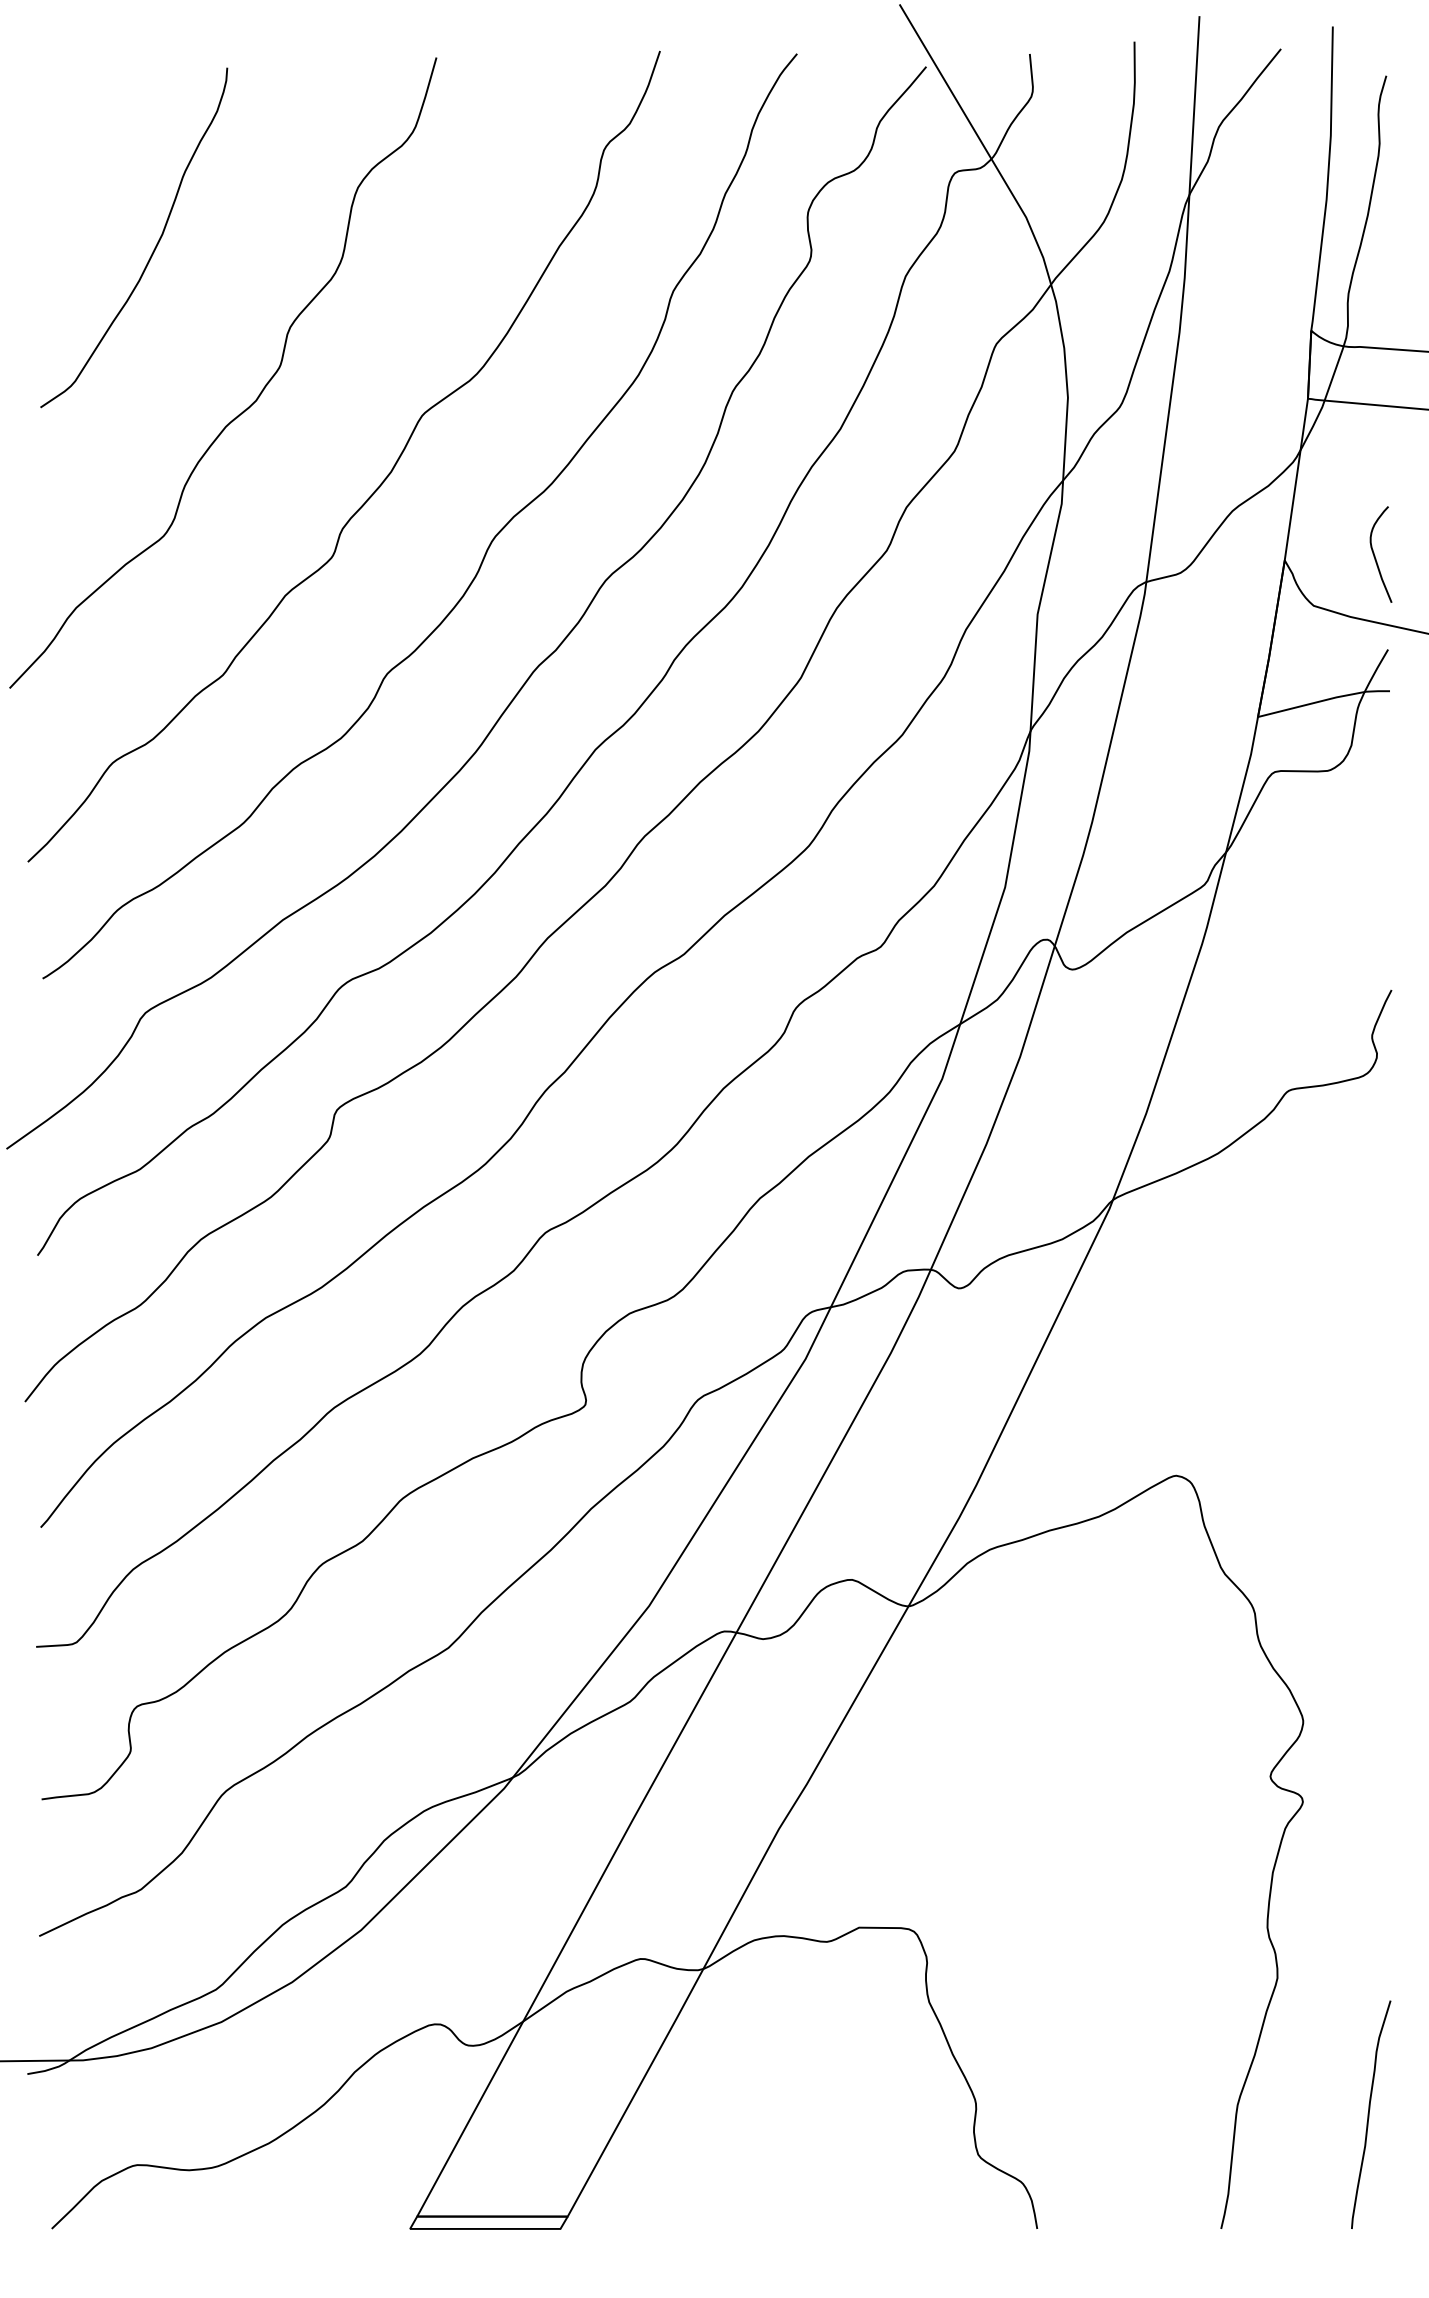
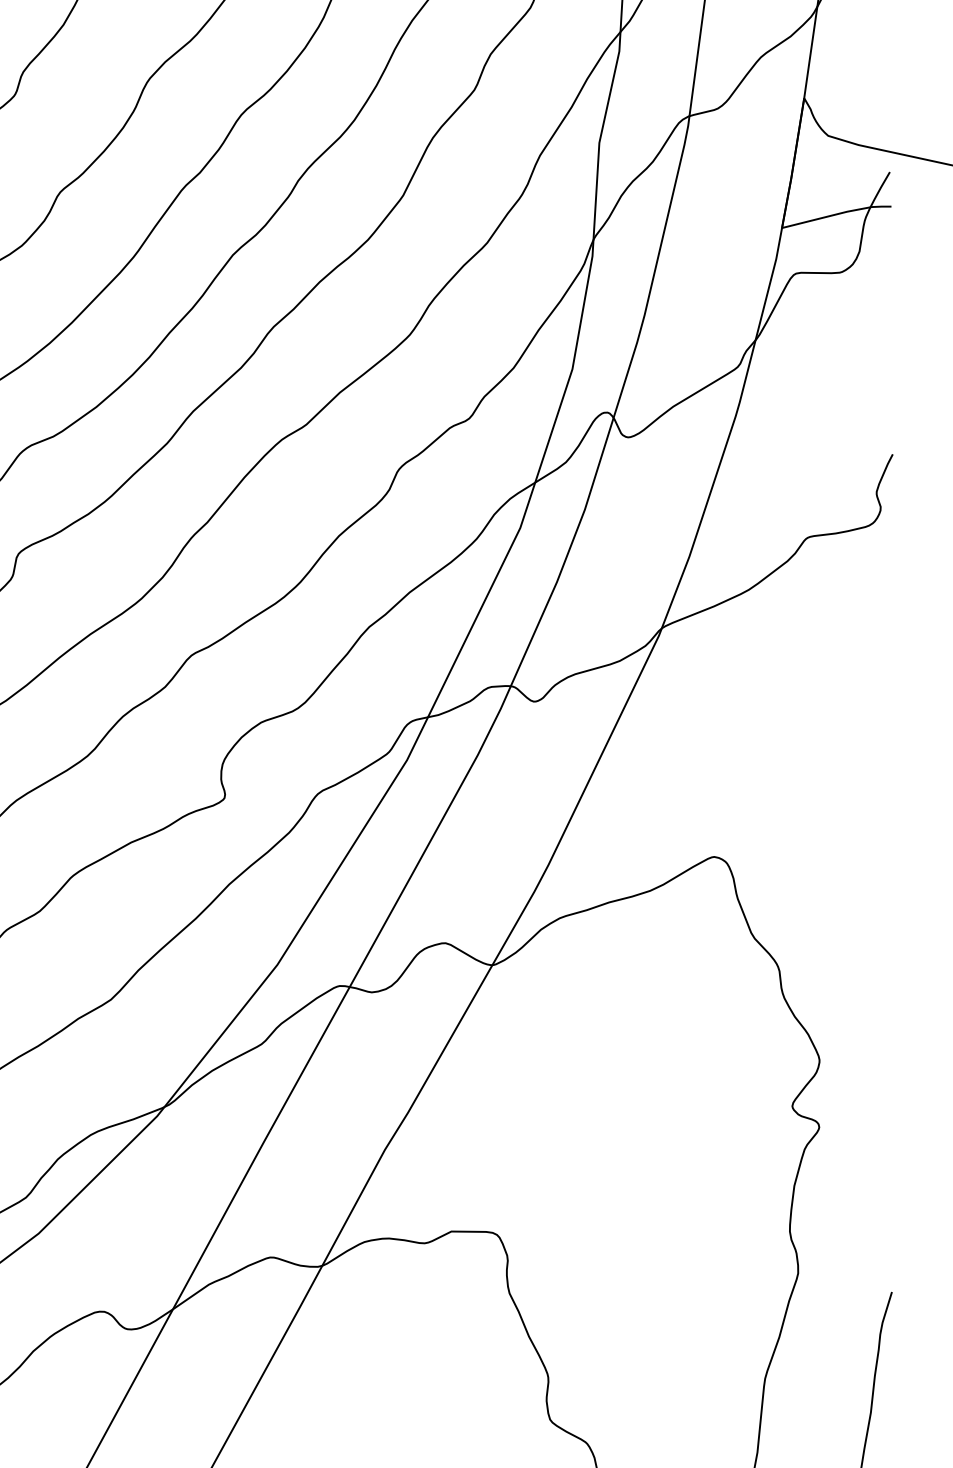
curve: (1375, 555) -> (879, 94), removed

